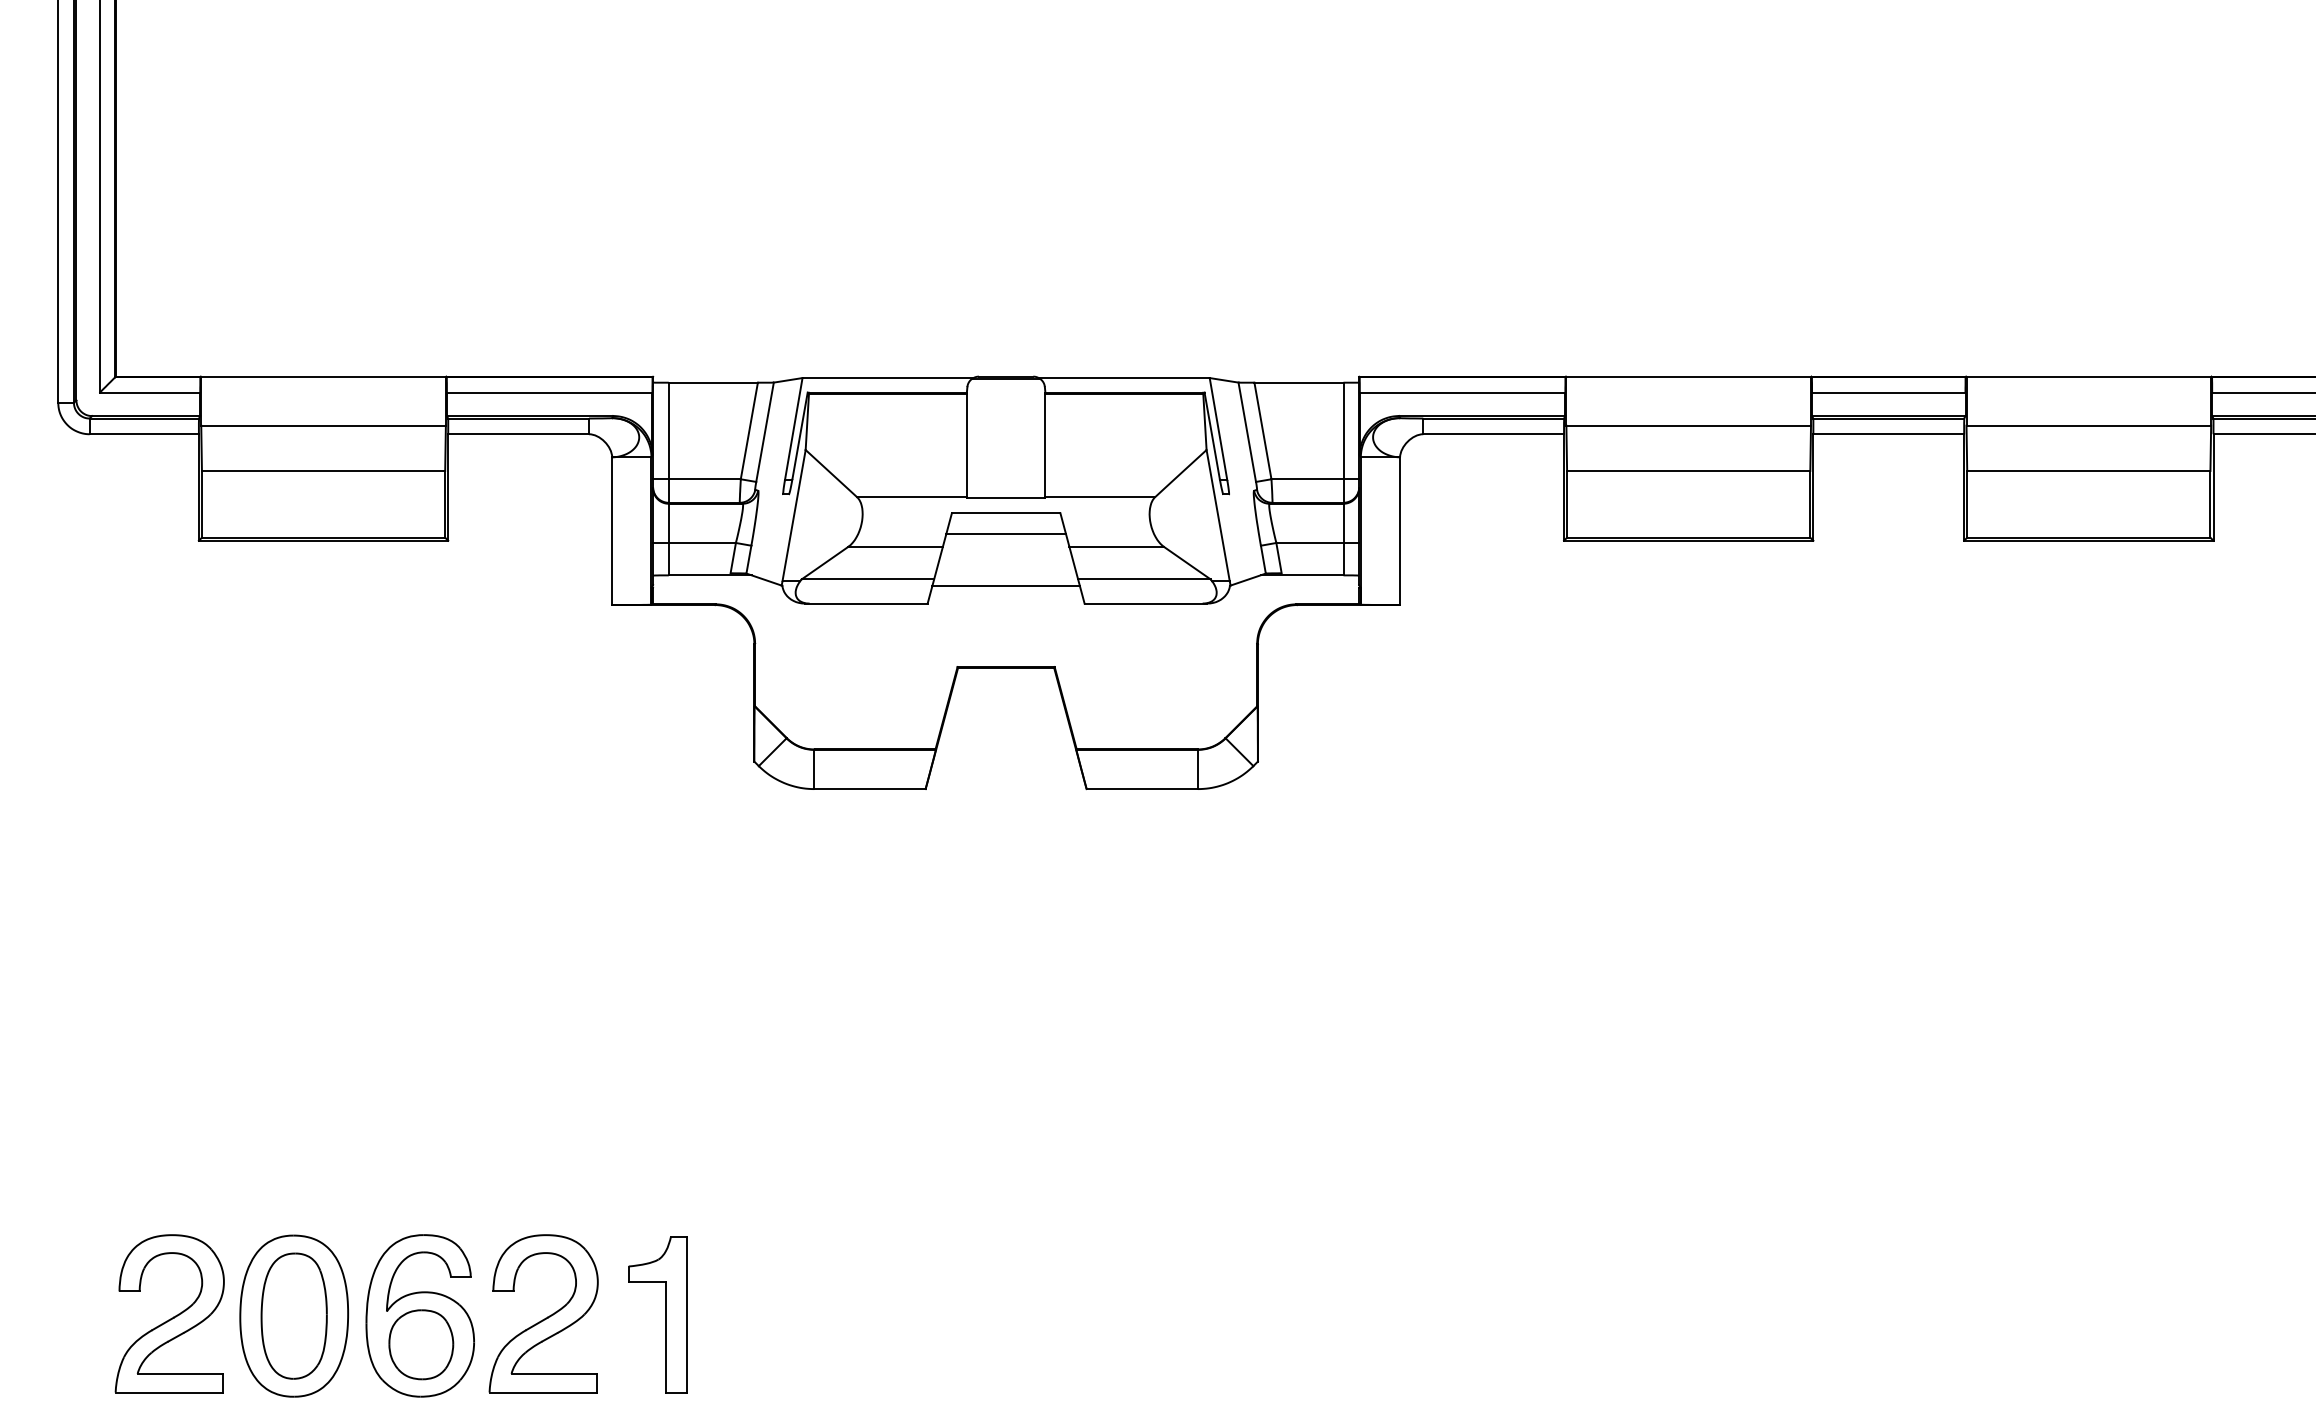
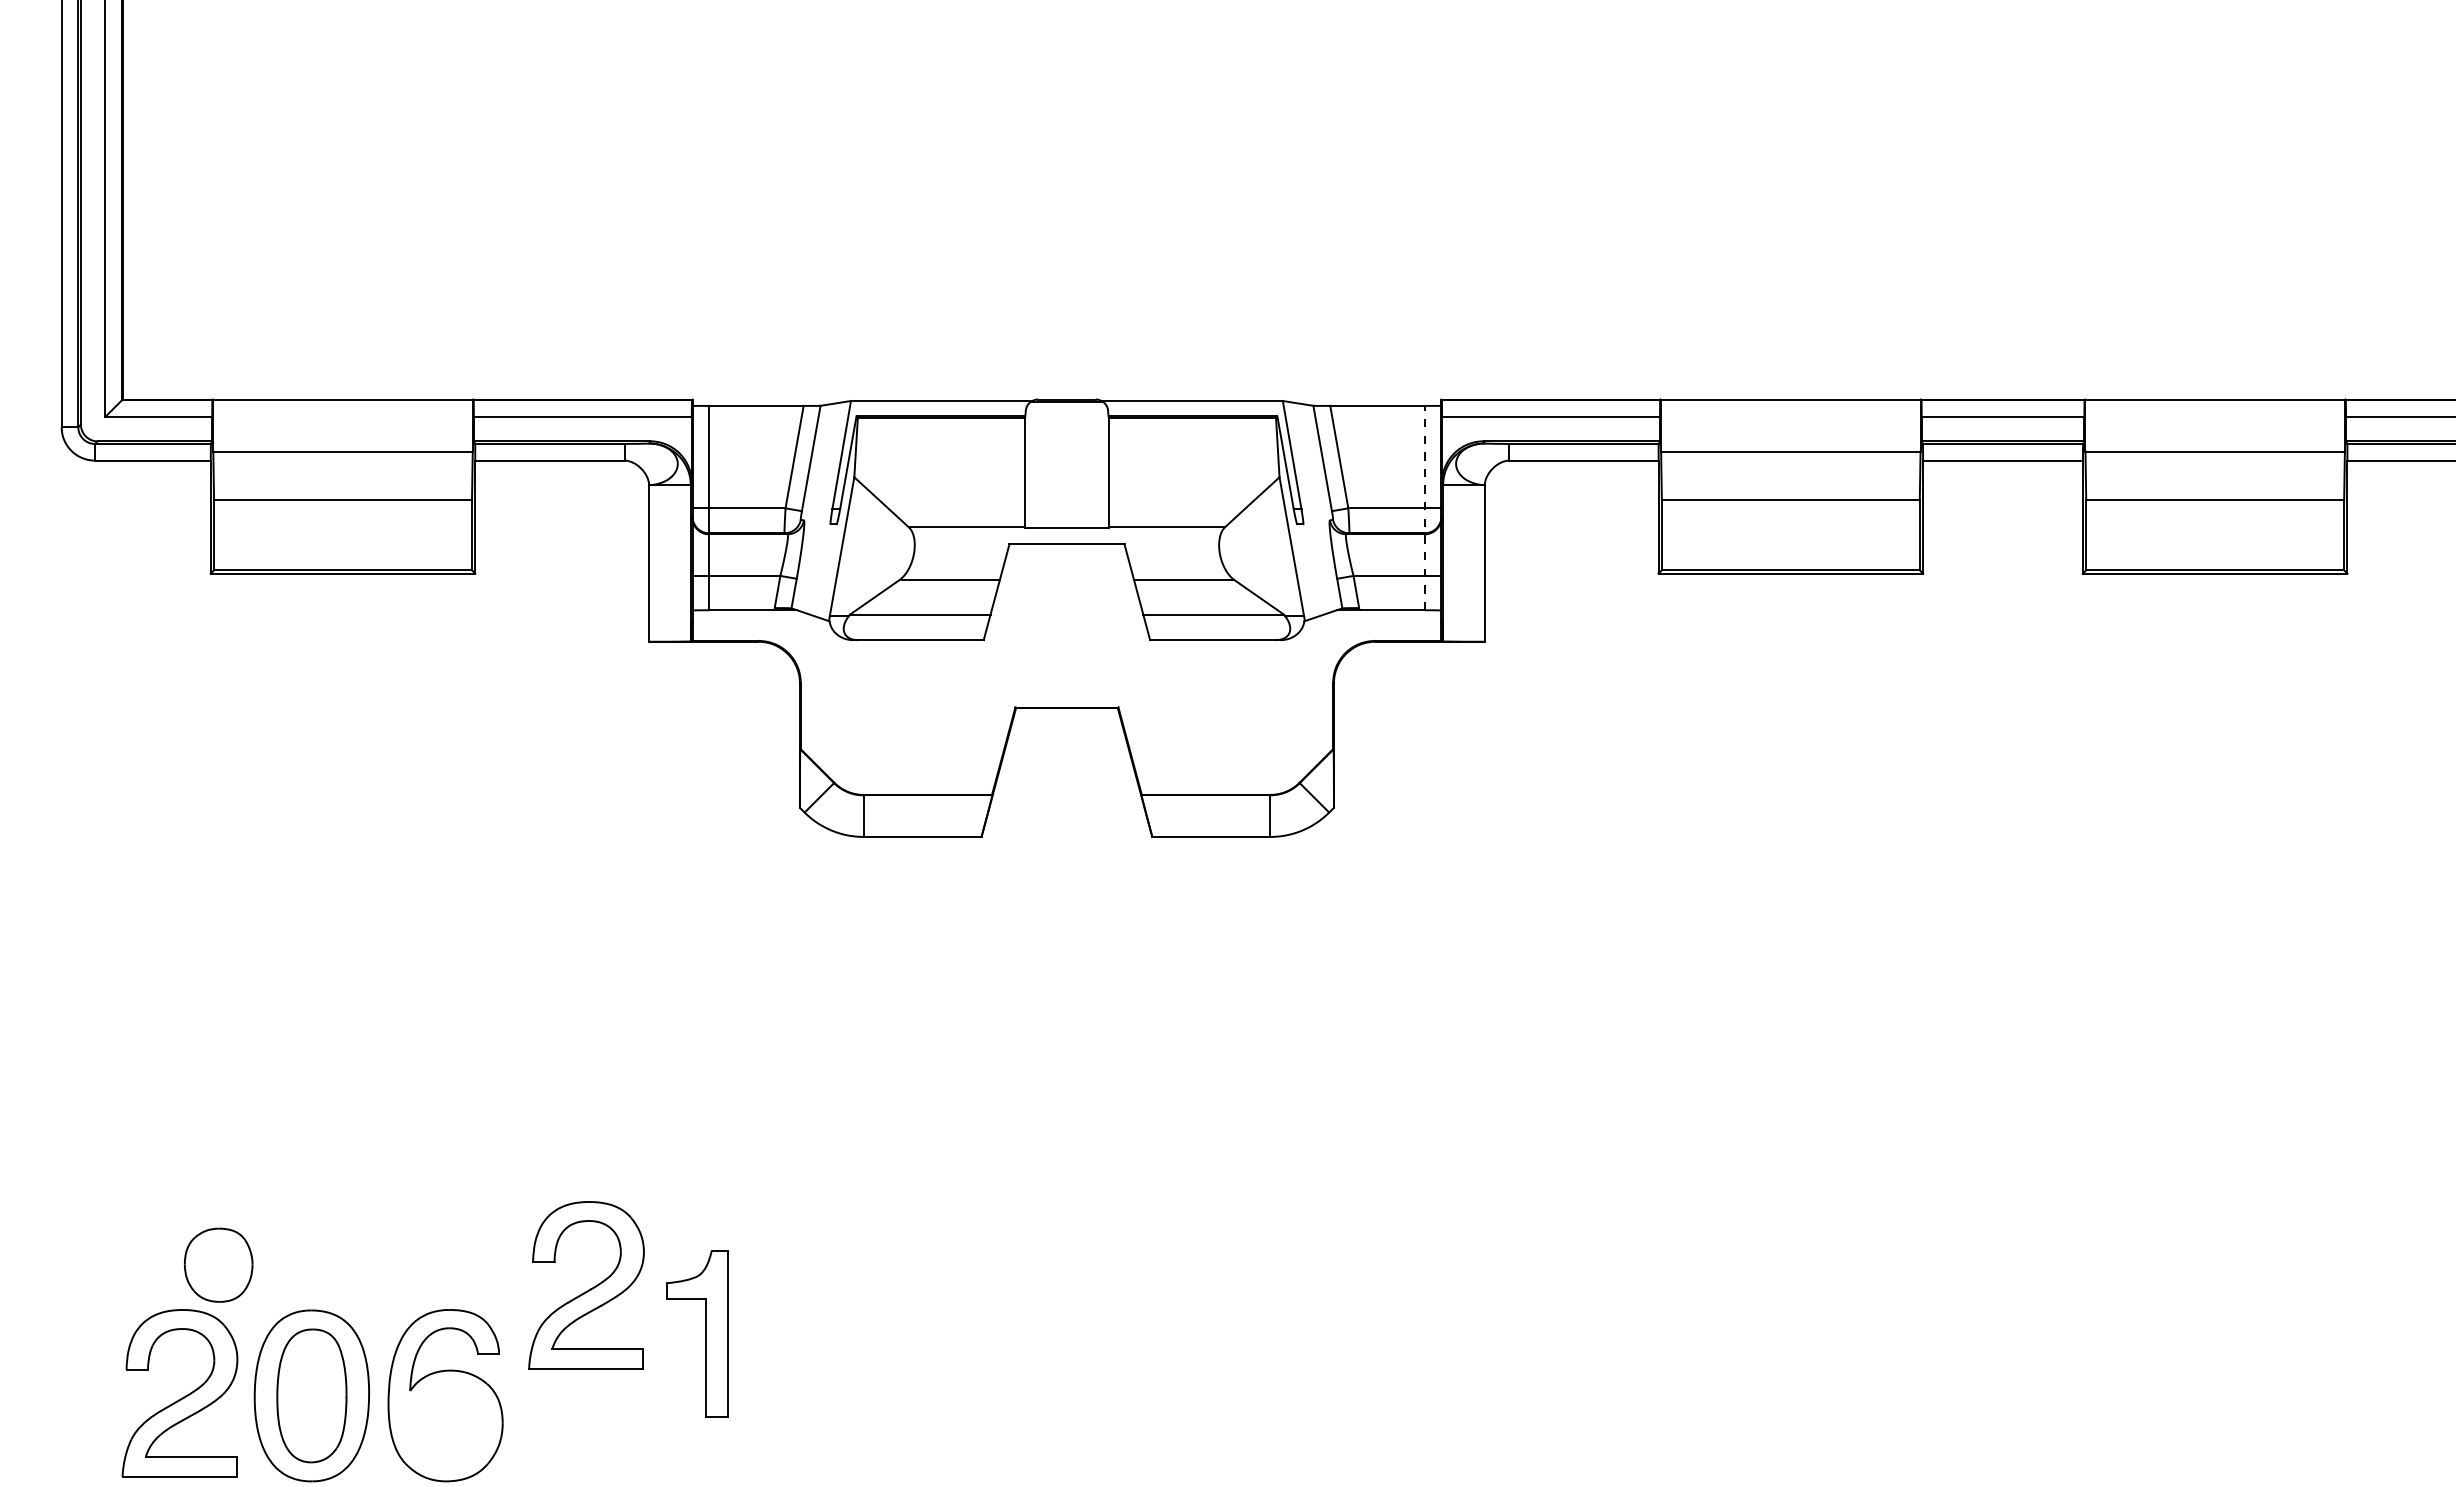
line: (1343, 478) -> (1424, 507), solid -> dashed
line: (1005, 534) -> (1066, 566), removed
line: (1005, 585) -> (1066, 621), removed
part: (543, 1313) -> (586, 1285), moved
part: (665, 1313) -> (705, 1333), moved
part: (421, 1344) -> (218, 1264), moved

